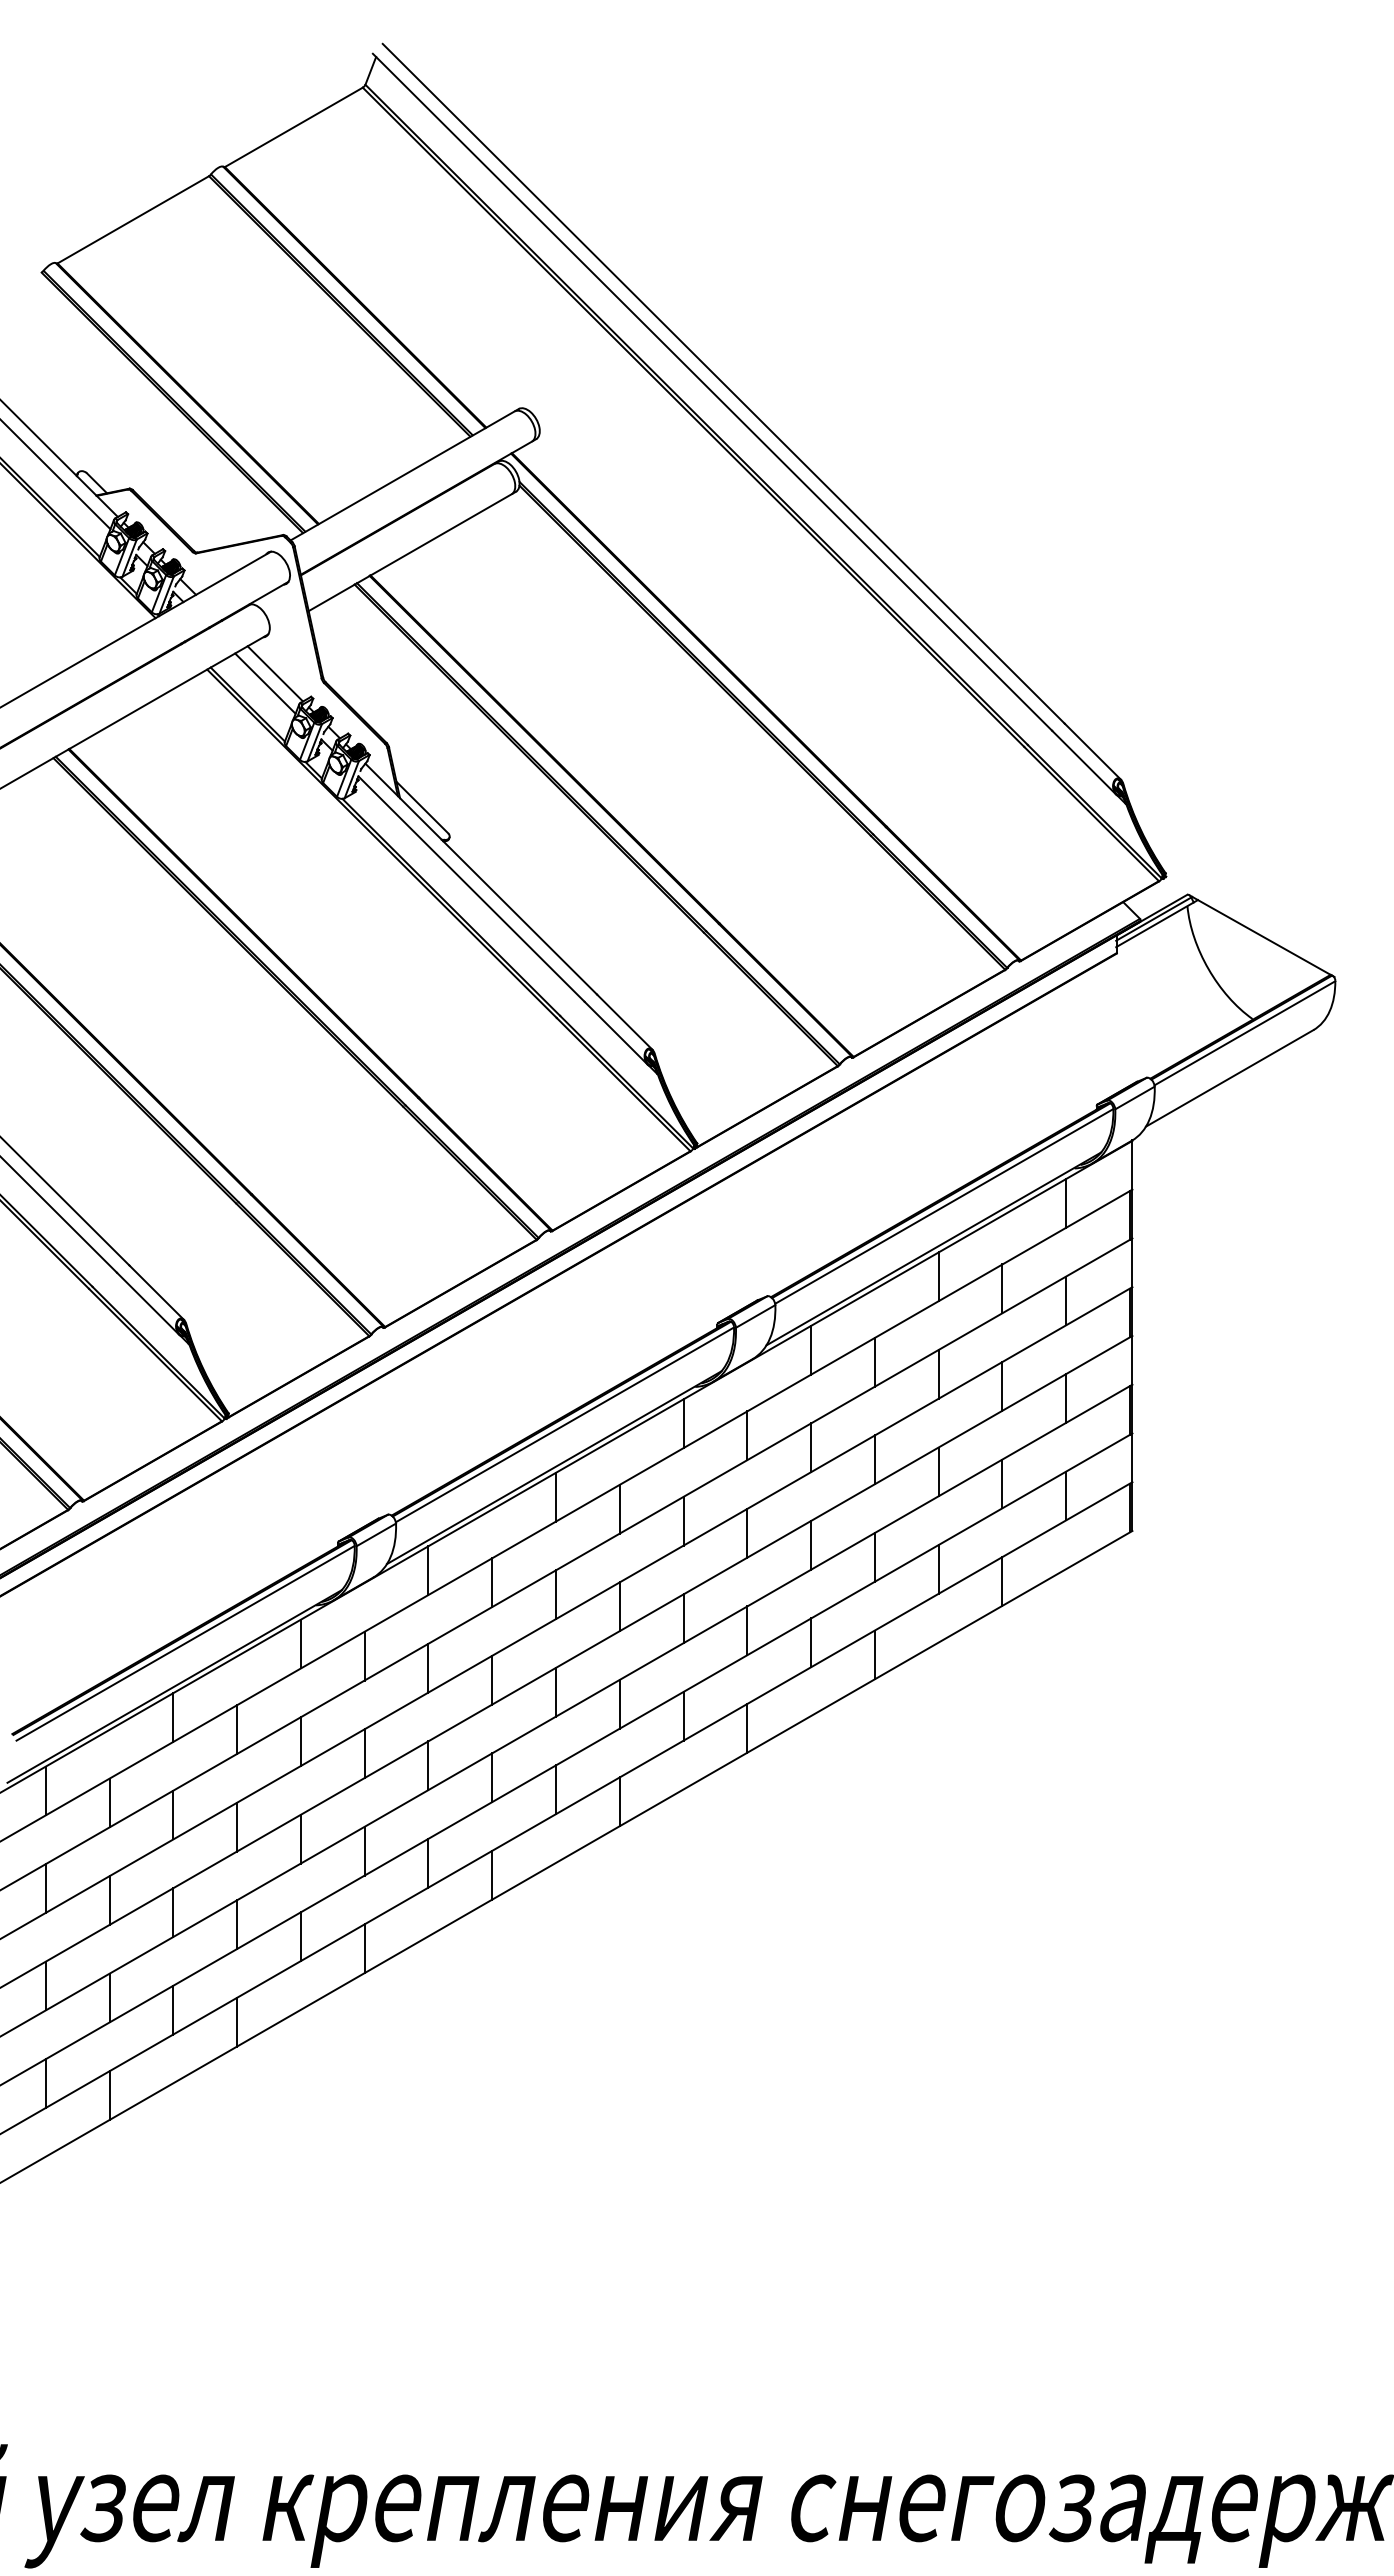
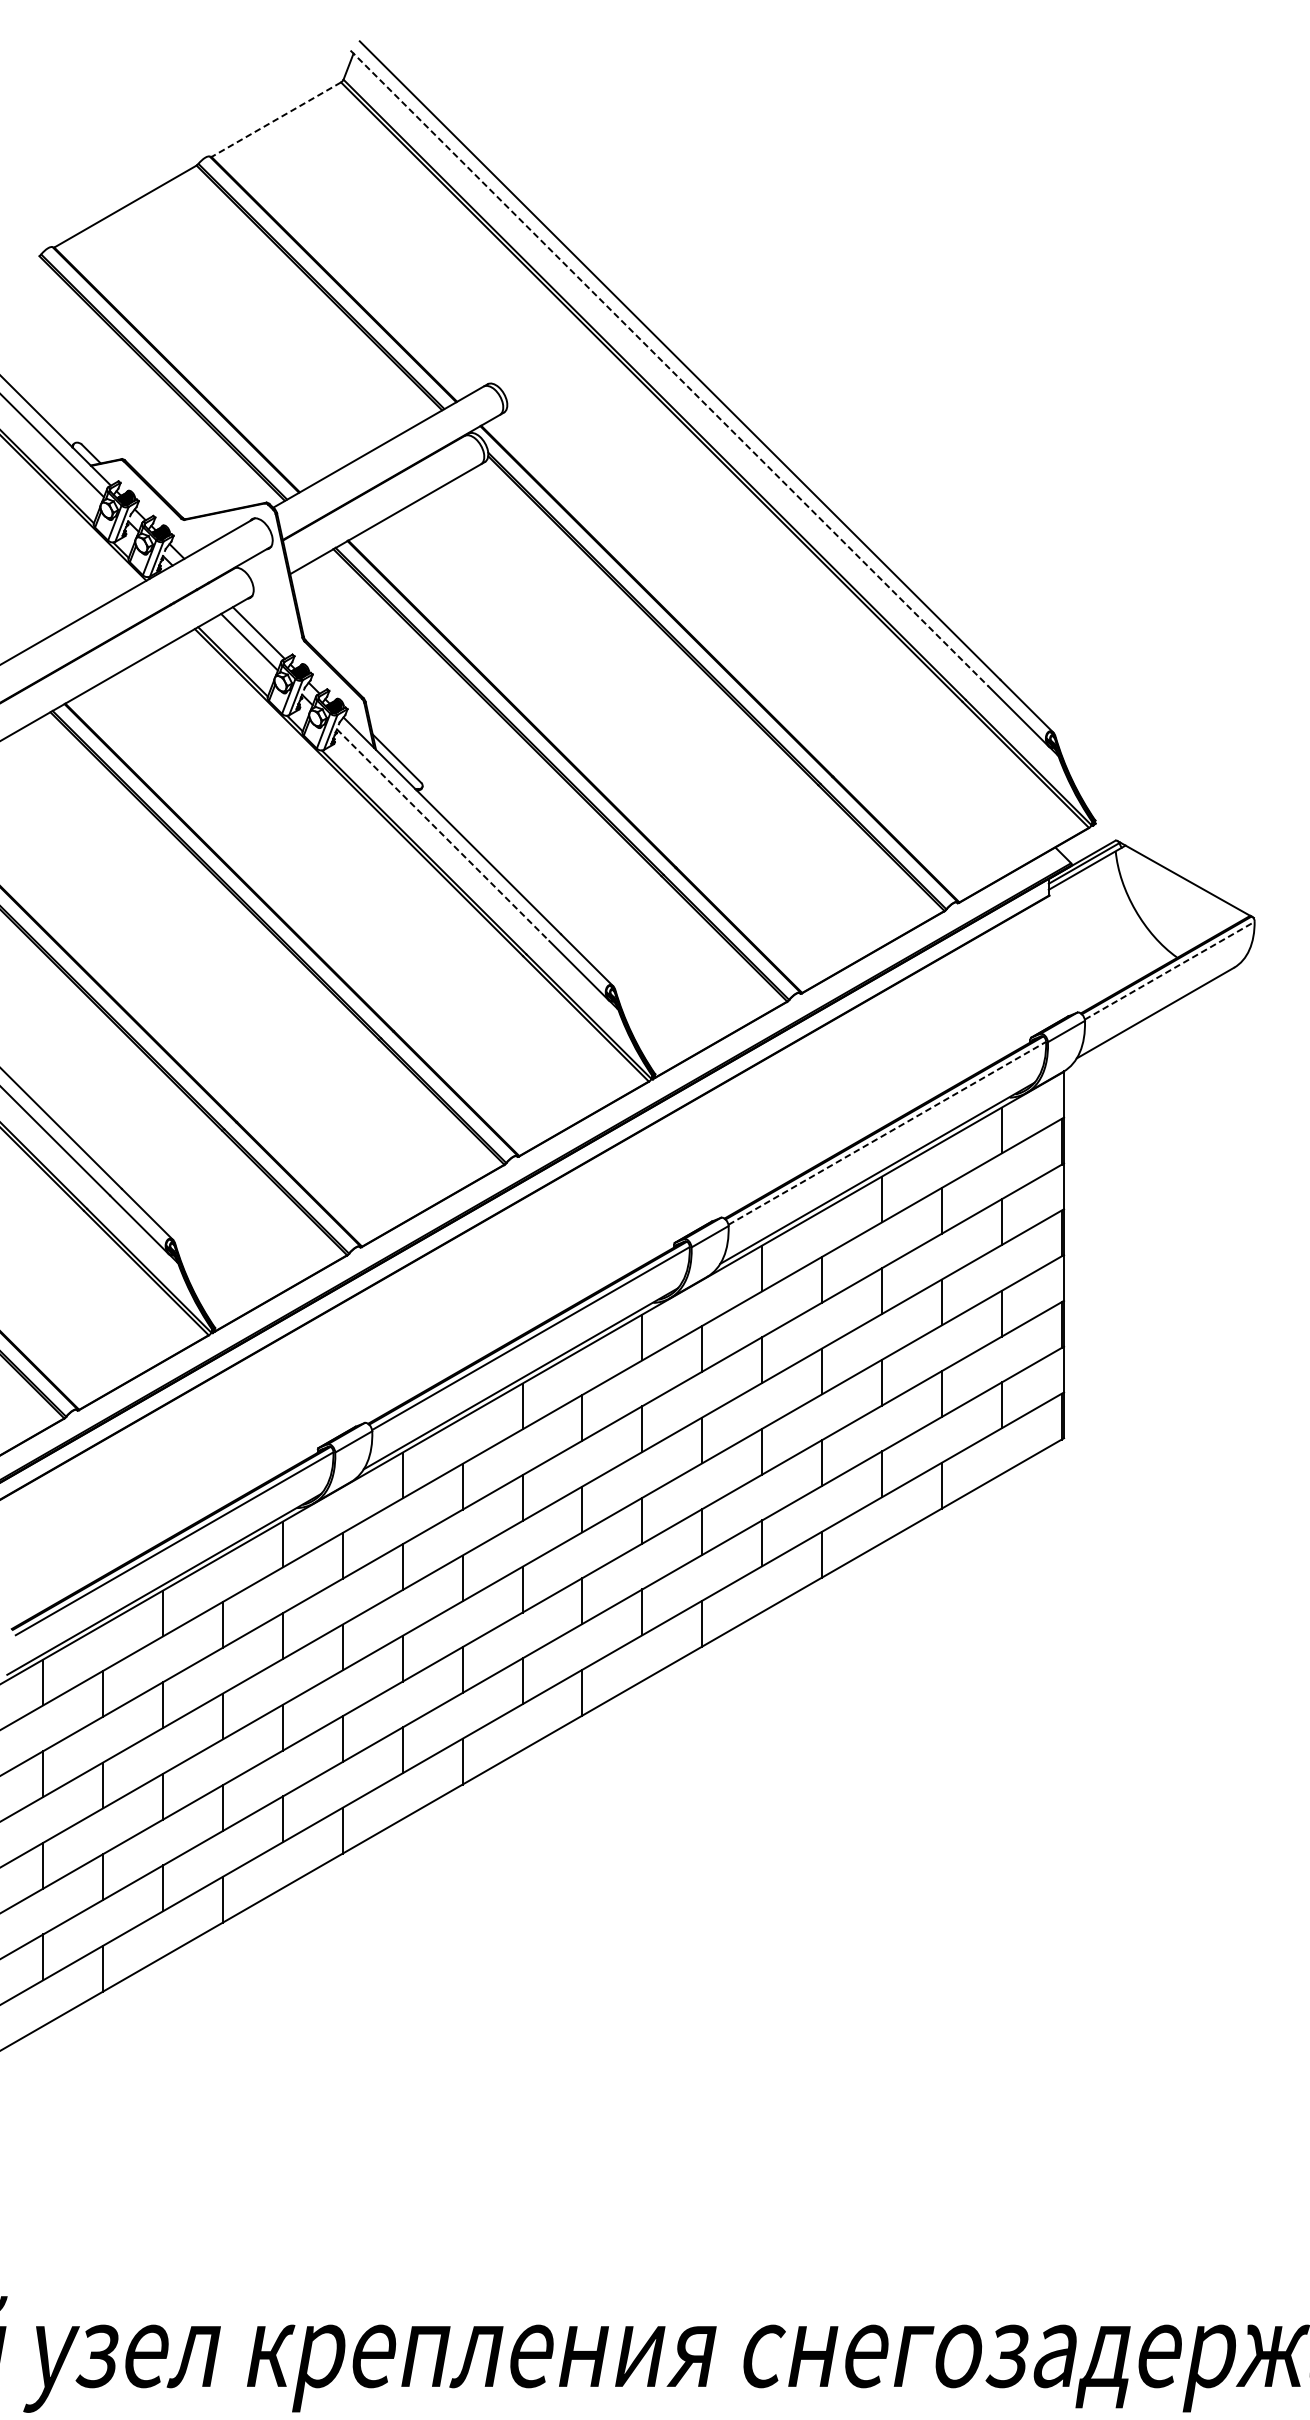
line: (293, 127) -> (275, 119), solid -> dashed
line: (712, 392) -> (669, 368), solid -> dashed
line: (471, 889) -> (443, 835), solid -> dashed
line: (1245, 1033) -> (1170, 970), solid -> dashed
line: (944, 1206) -> (887, 1133), solid -> dashed

